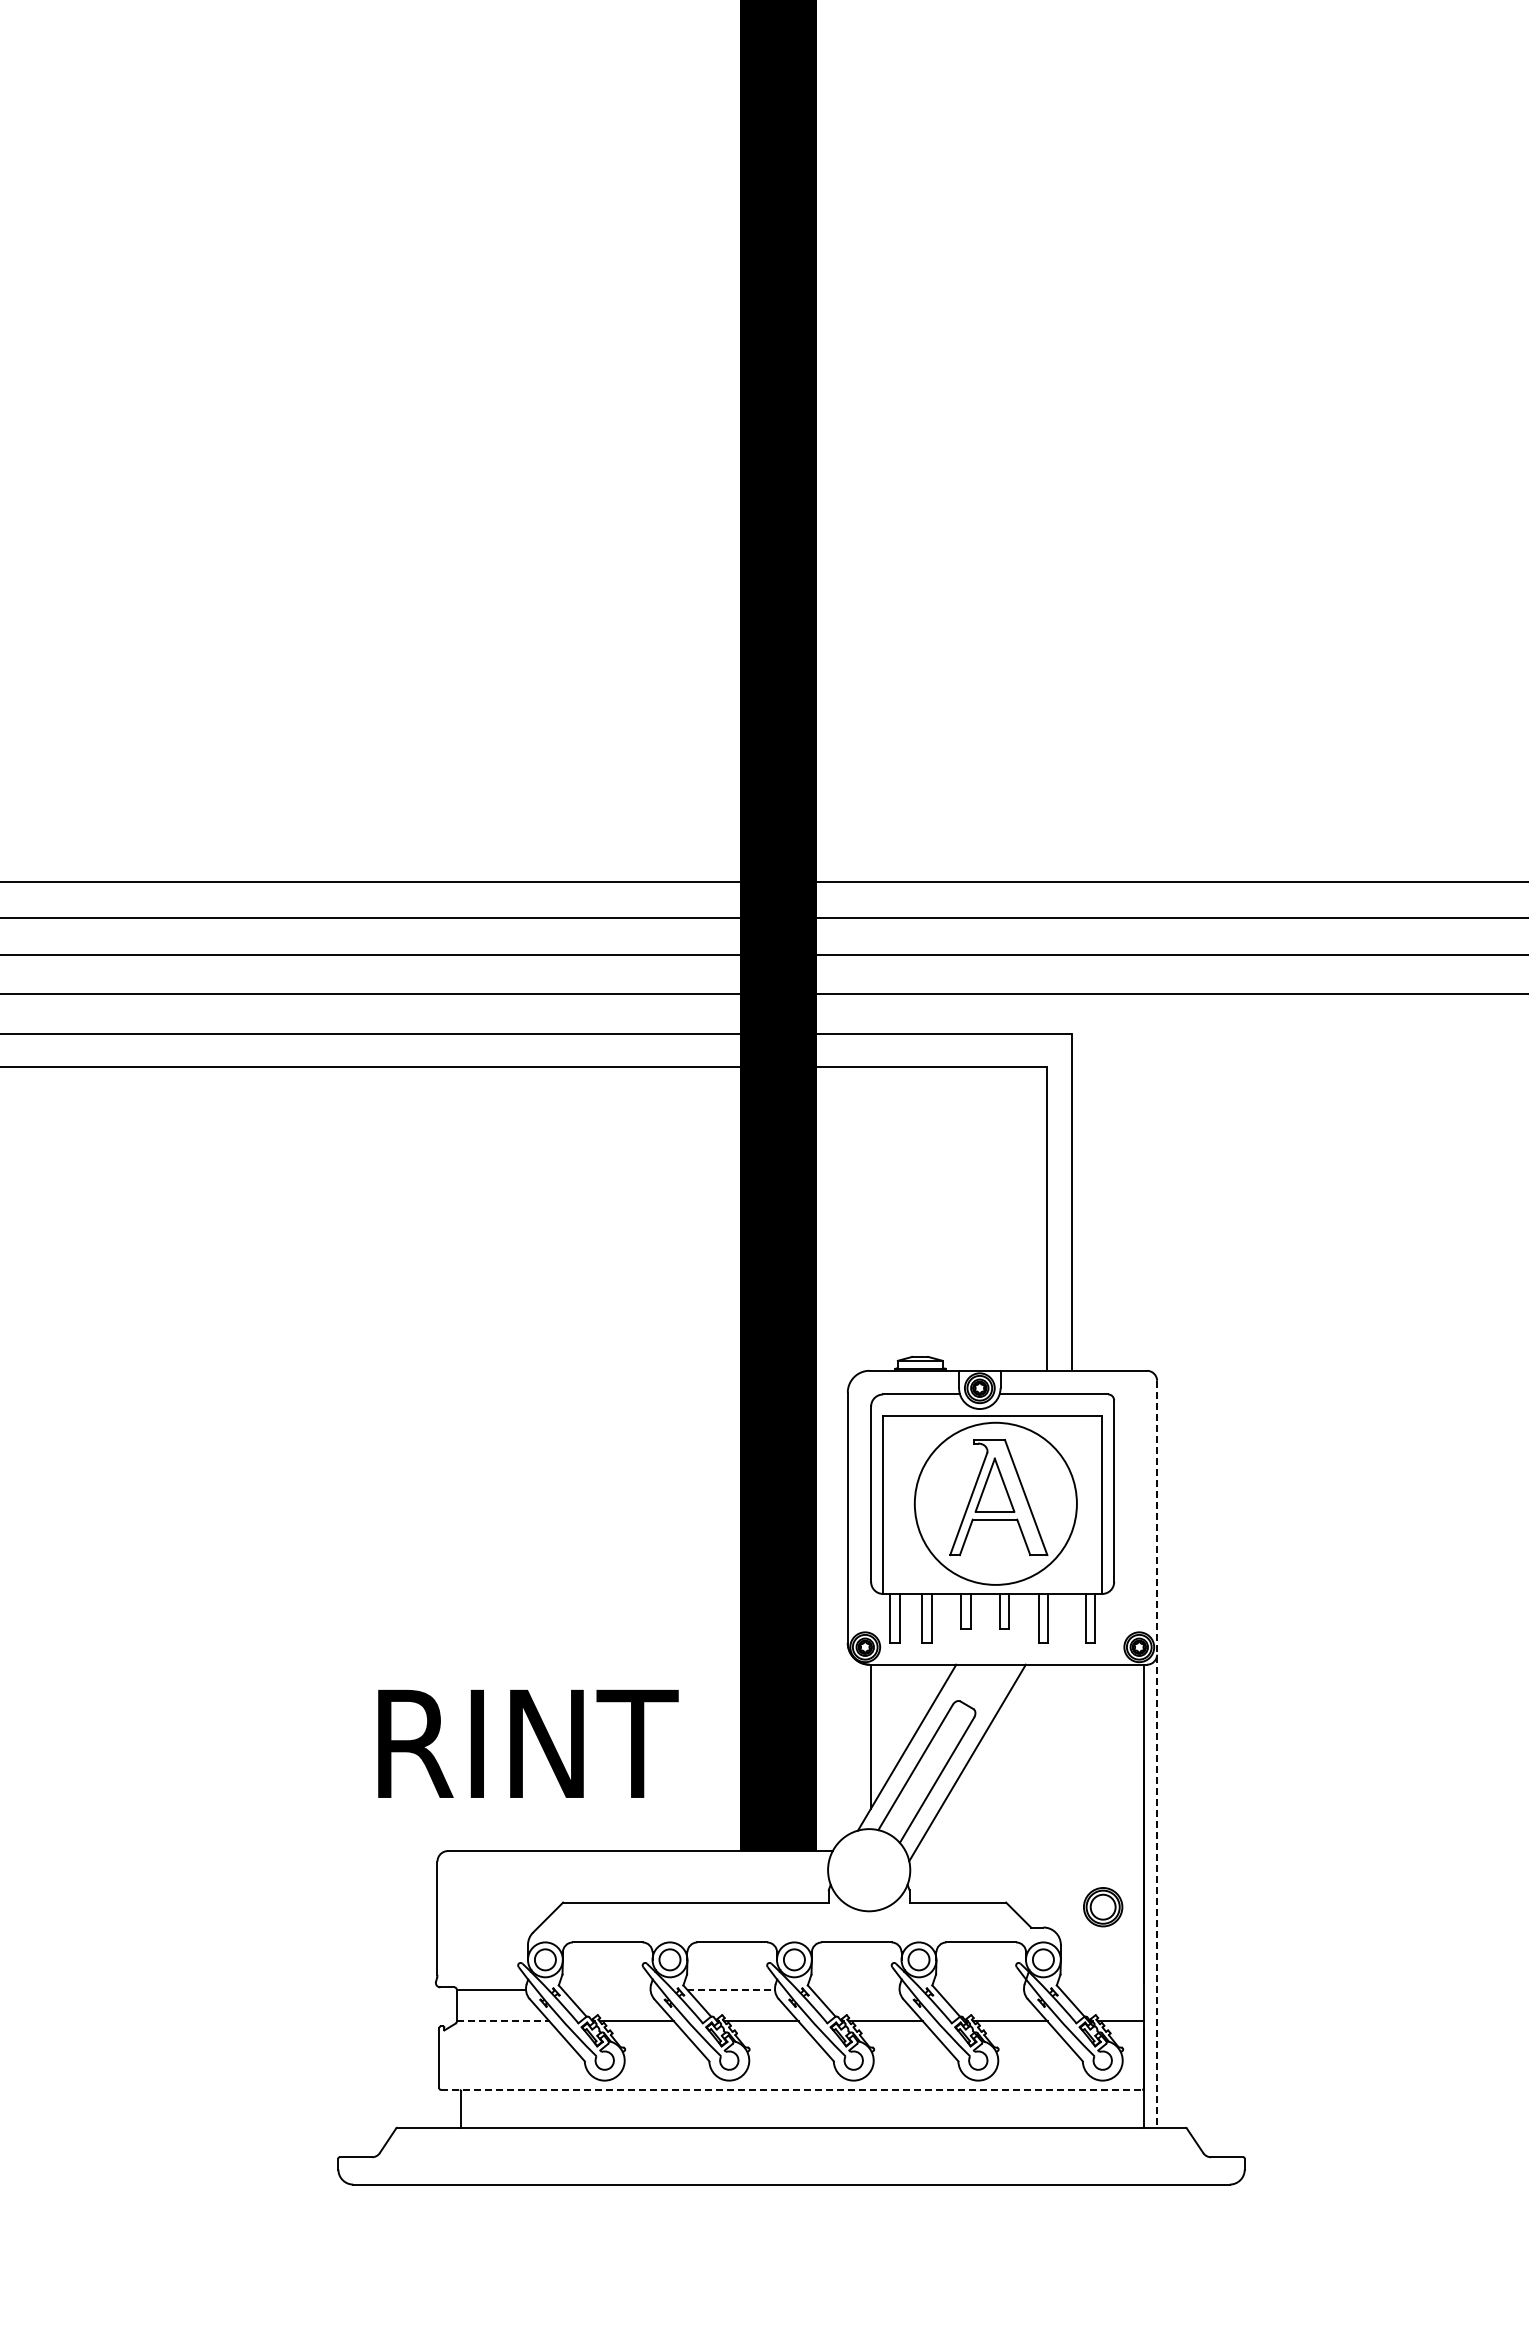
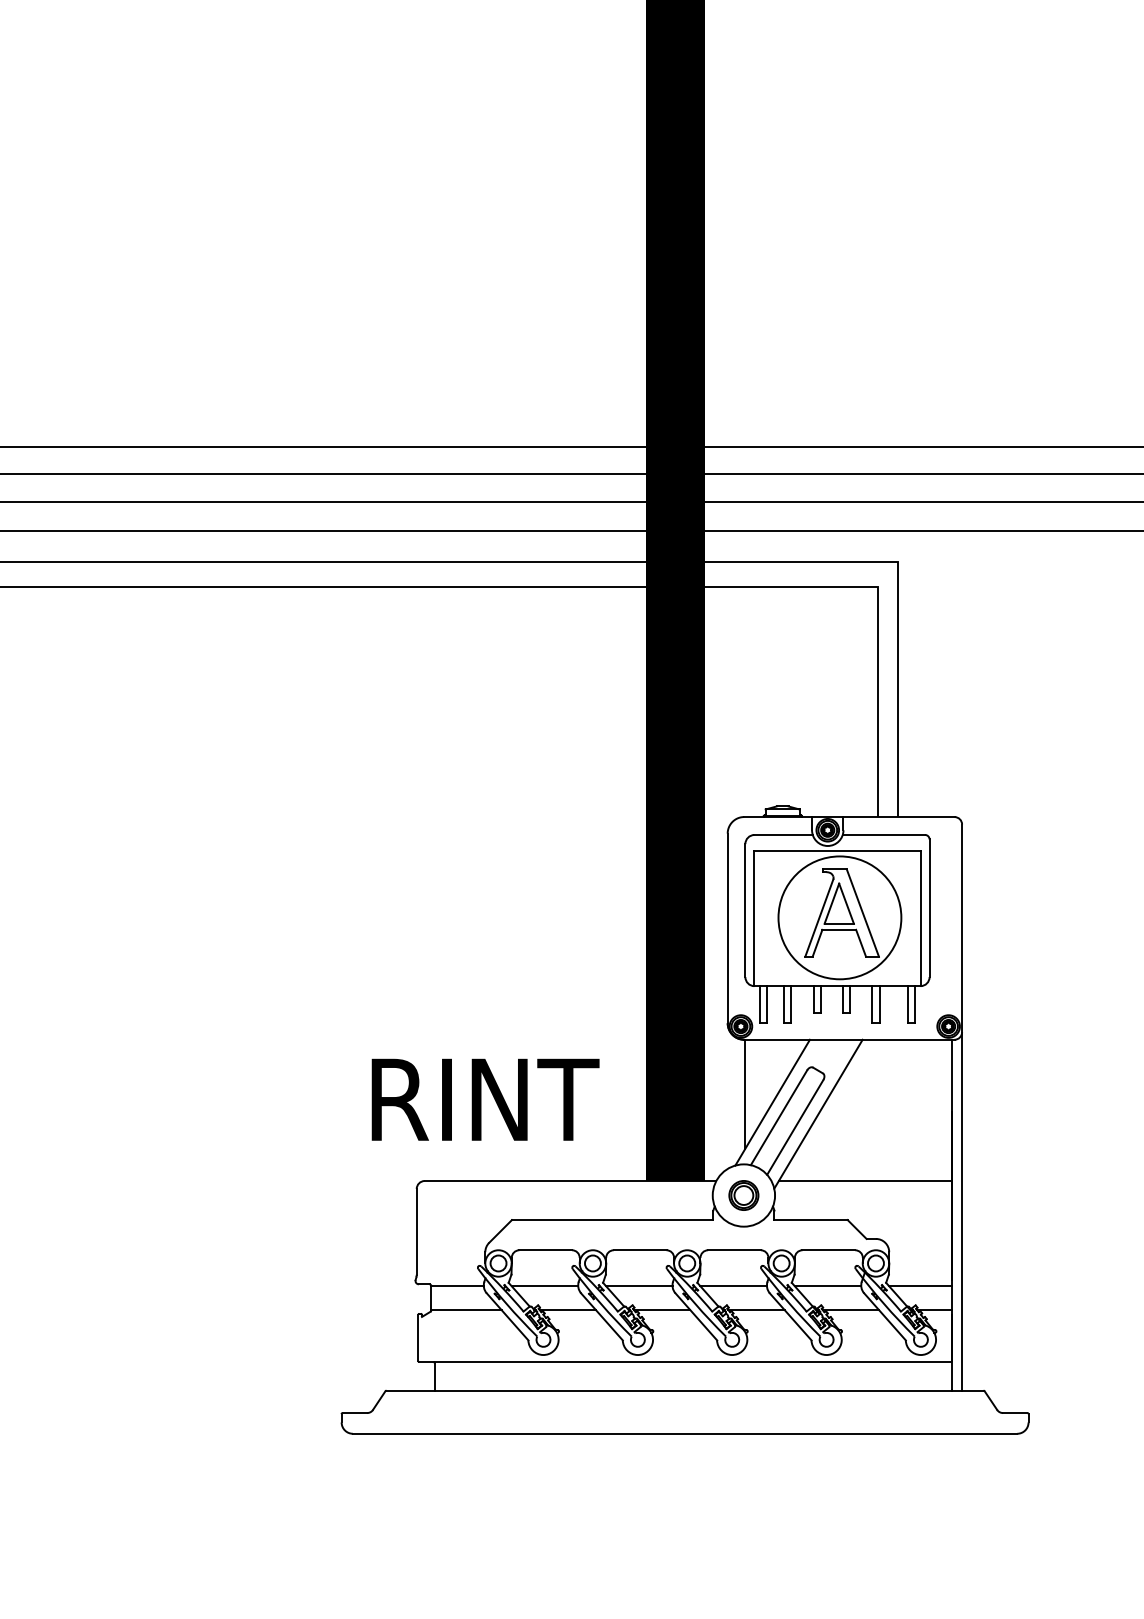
line: (1157, 1754) -> (962, 1107), dashed -> solid
line: (1029, 1851) -> (865, 1181), added
part: (1103, 1907) -> (744, 1195), moved
line: (606, 1989) -> (544, 1285), added
line: (731, 1989) -> (639, 1285), dashed -> solid
line: (855, 1989) -> (733, 1285), added
line: (979, 1989) -> (827, 1285), added
line: (1101, 1989) -> (919, 1285), added
line: (503, 2021) -> (466, 1310), dashed -> solid
line: (791, 2090) -> (685, 1362), dashed -> solid

